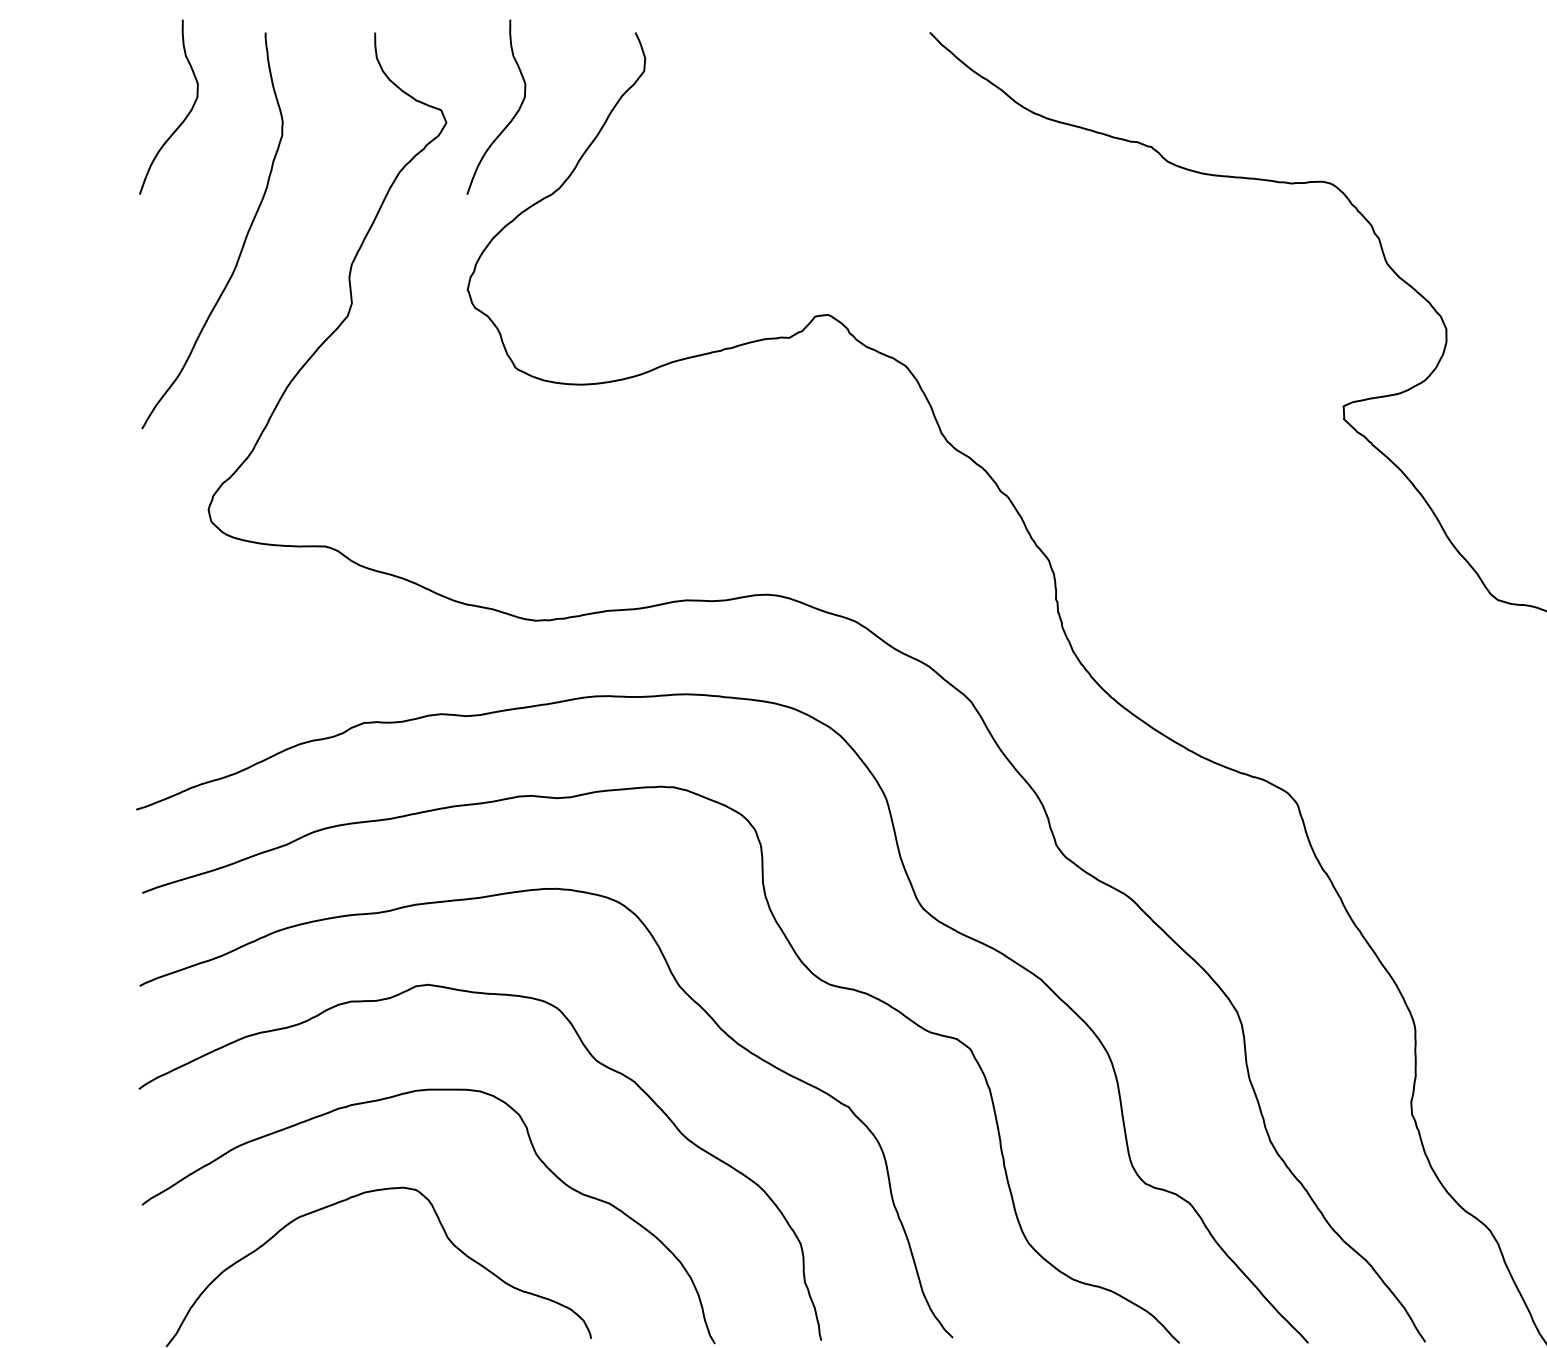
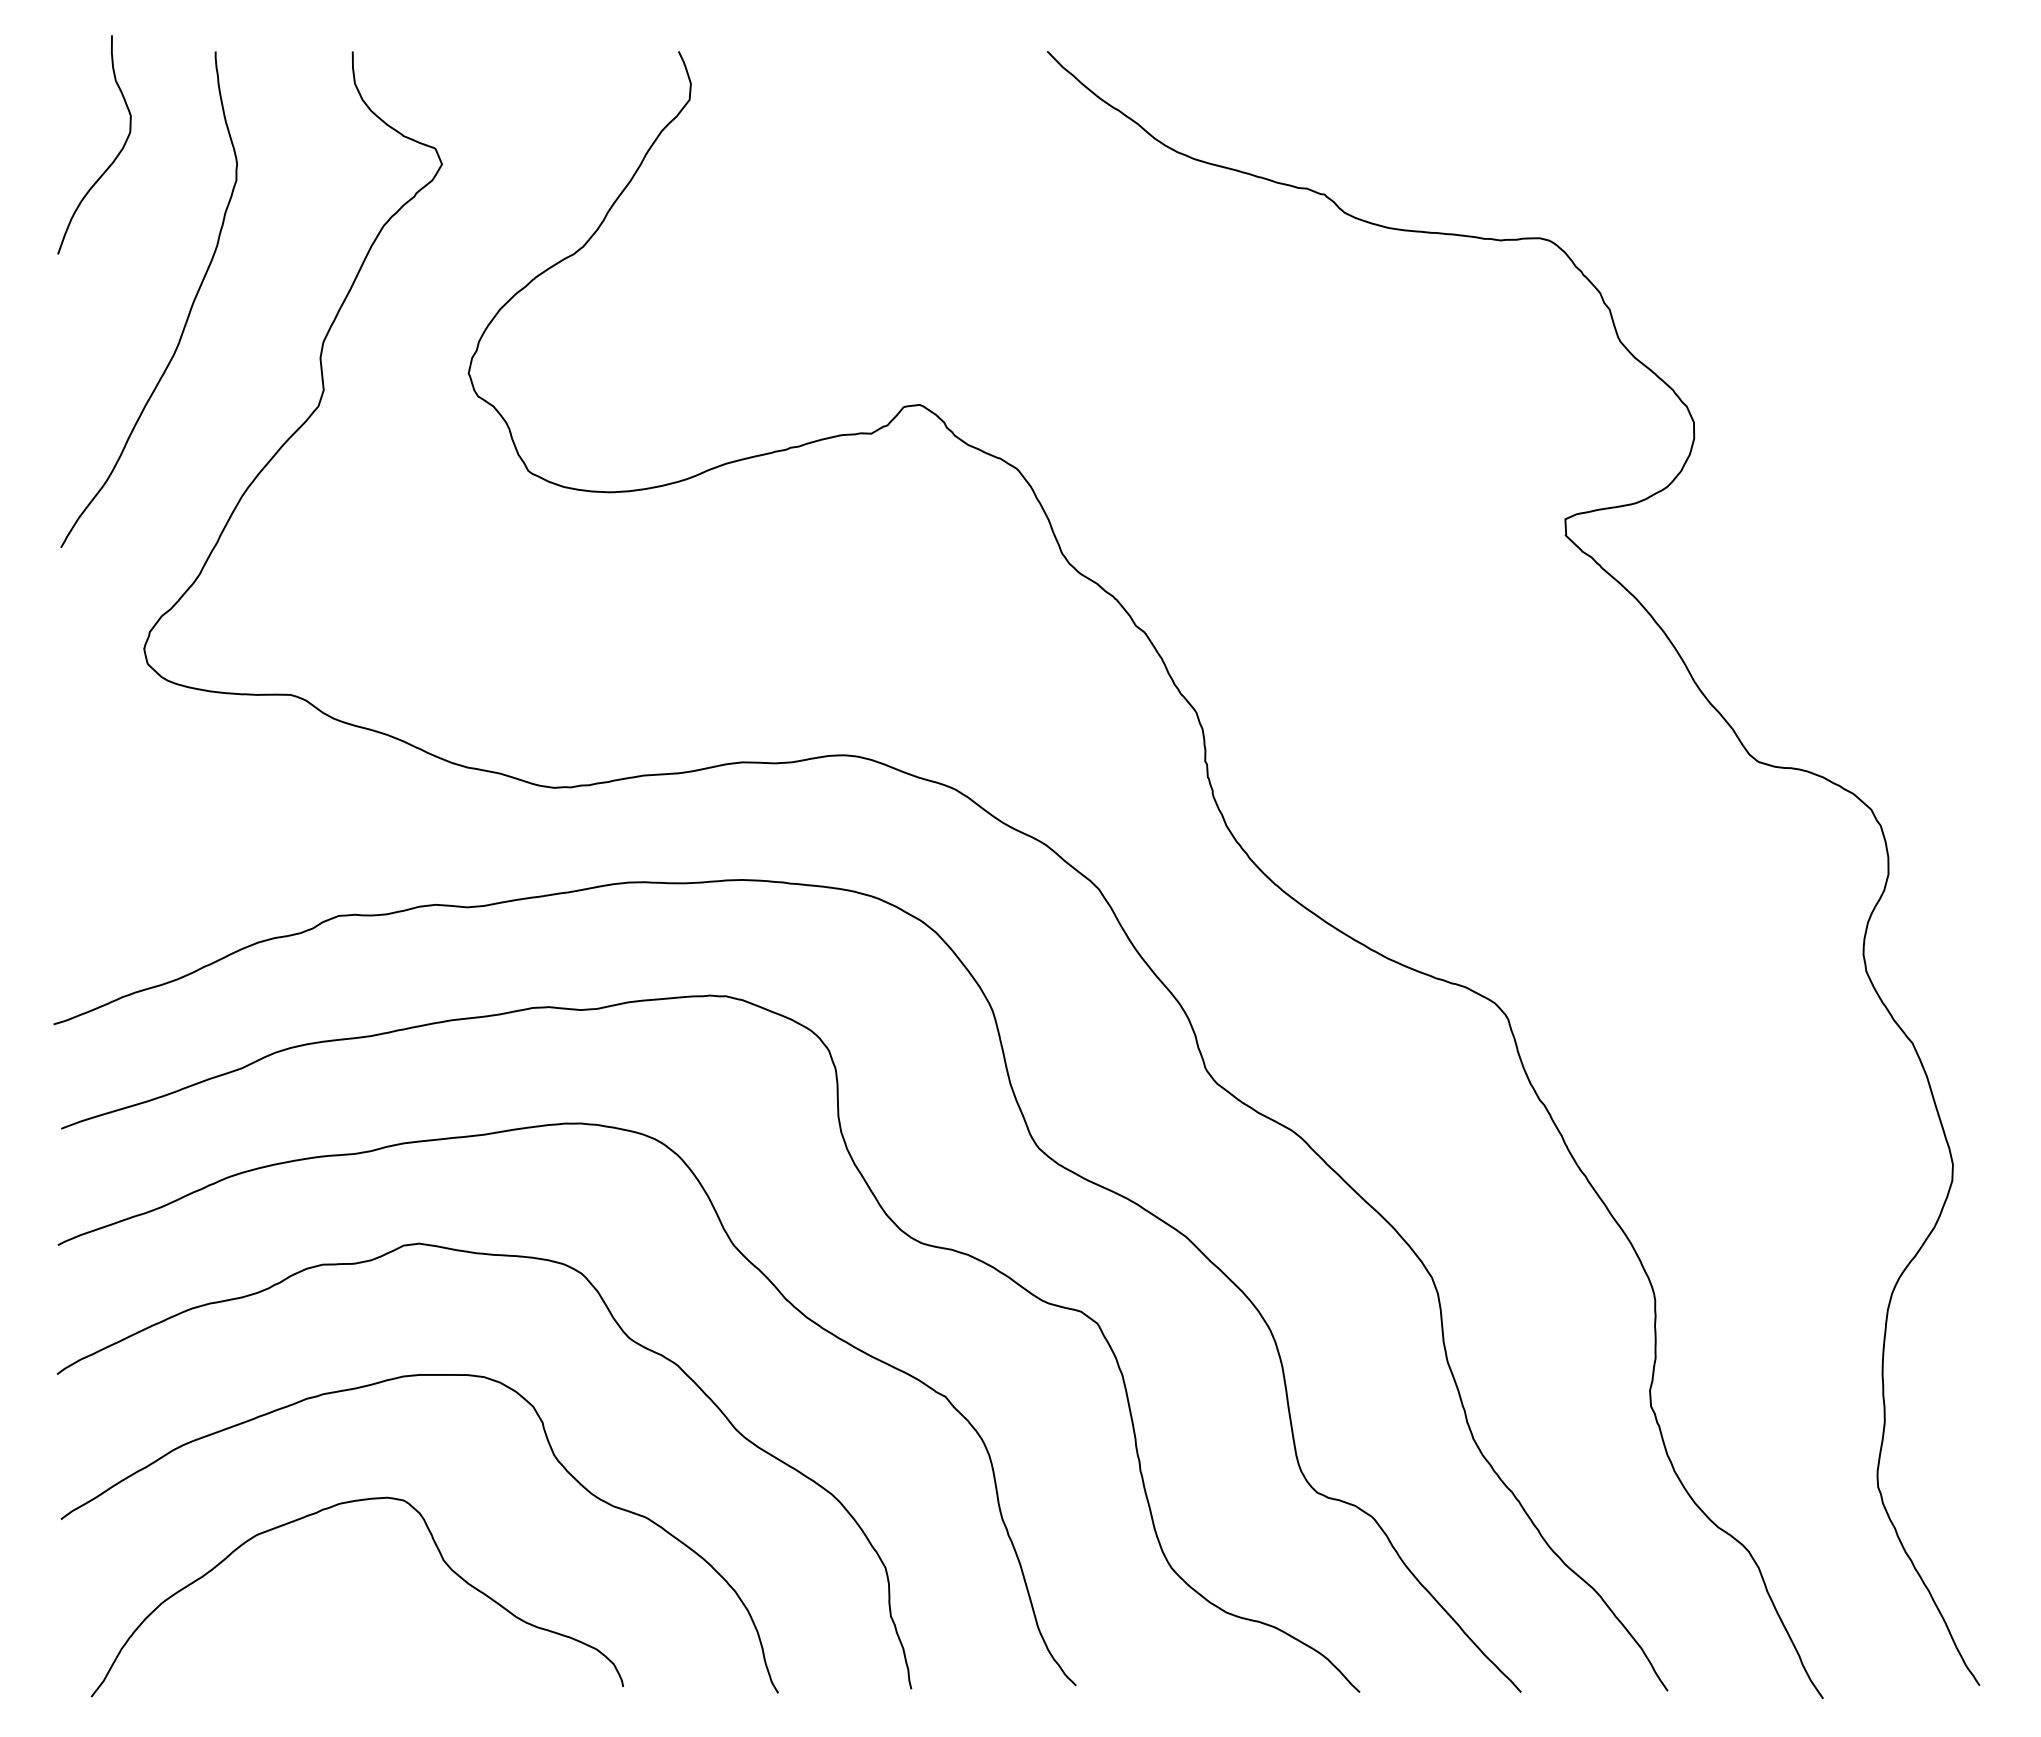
curve: (512, 118) -> (524, 158), removed

